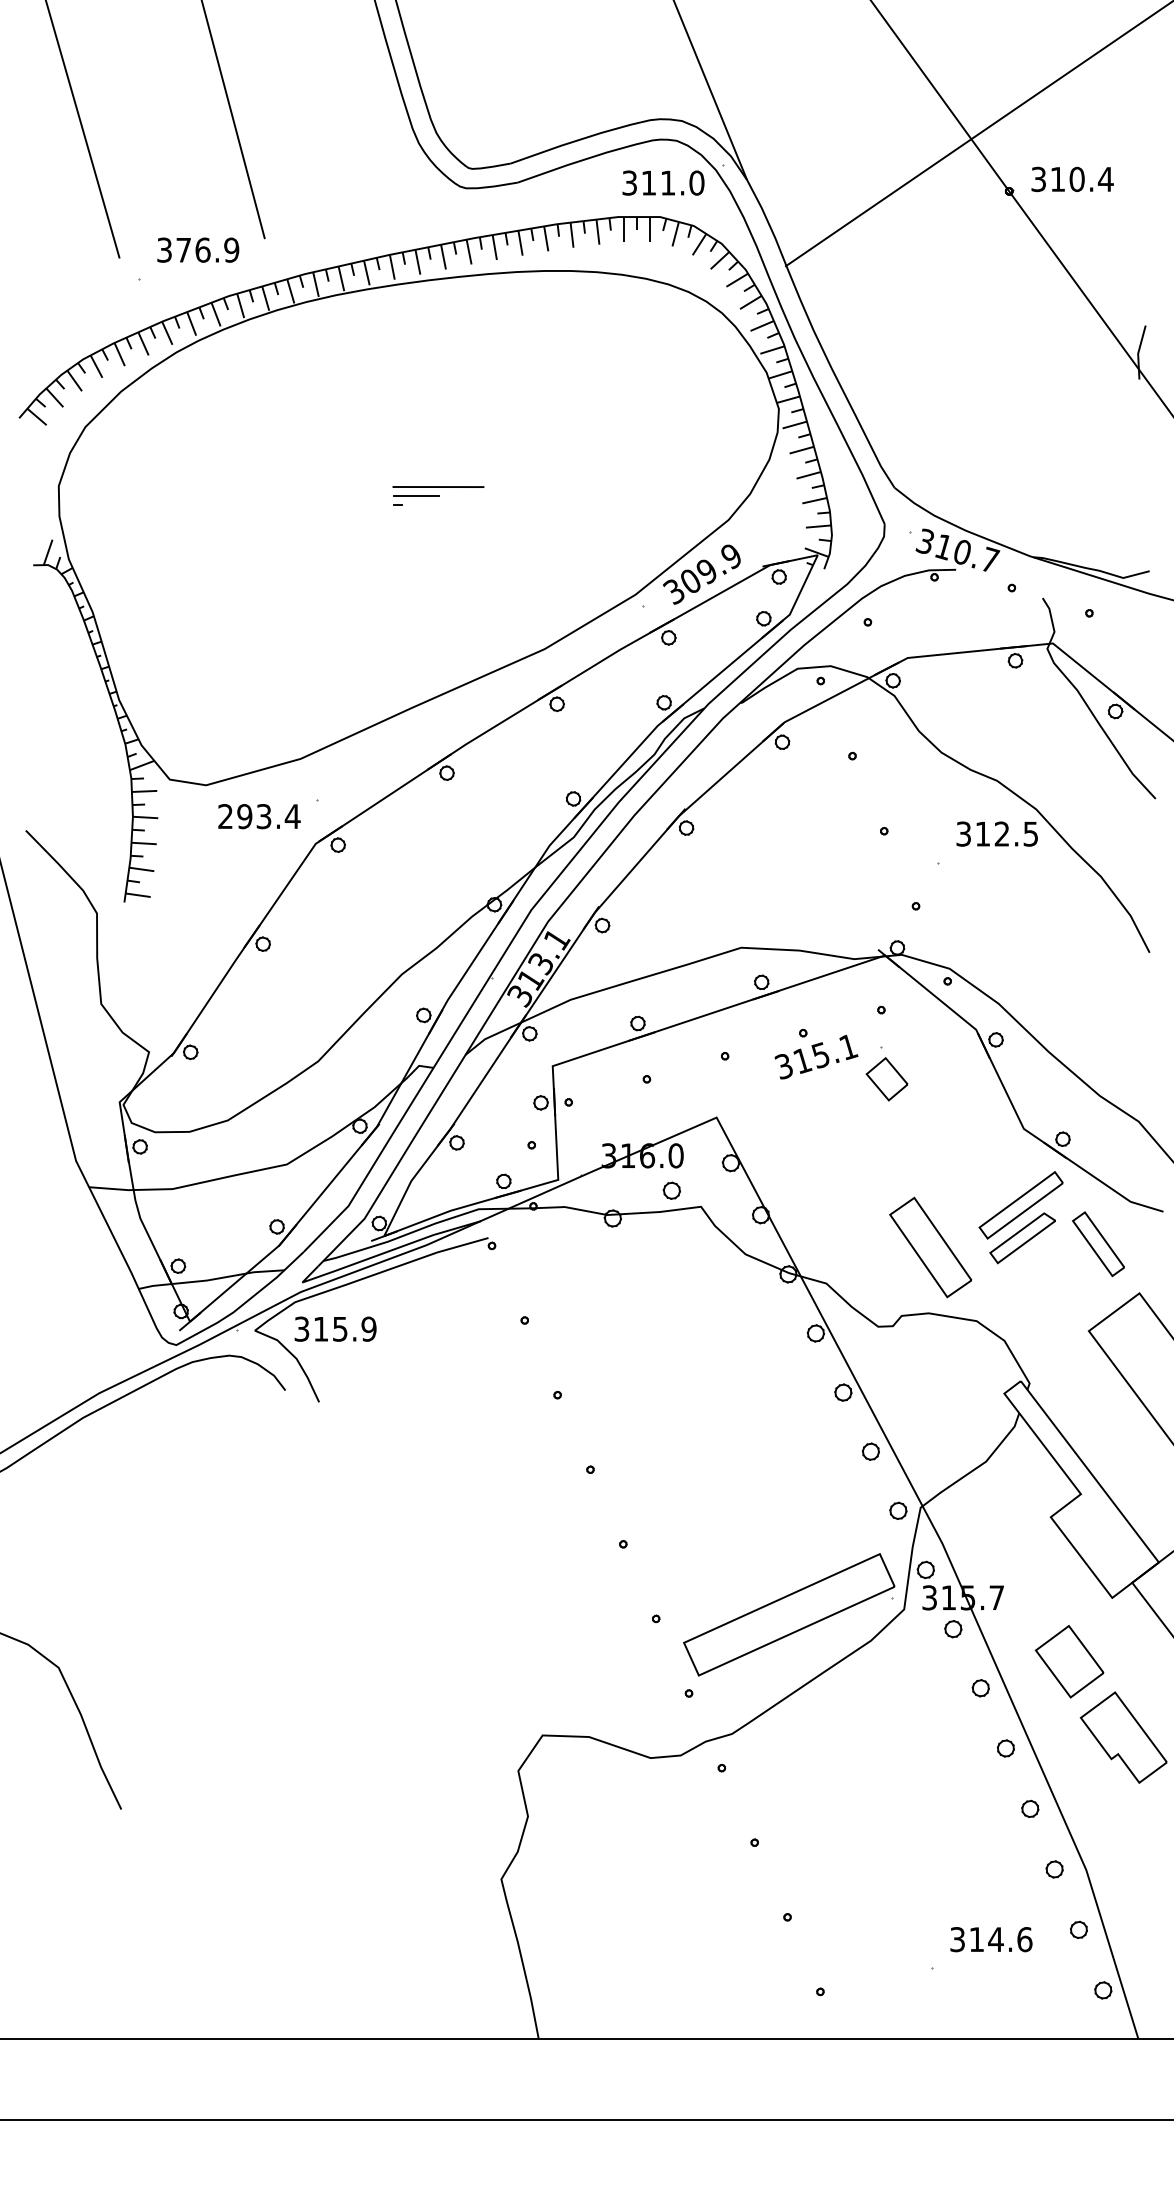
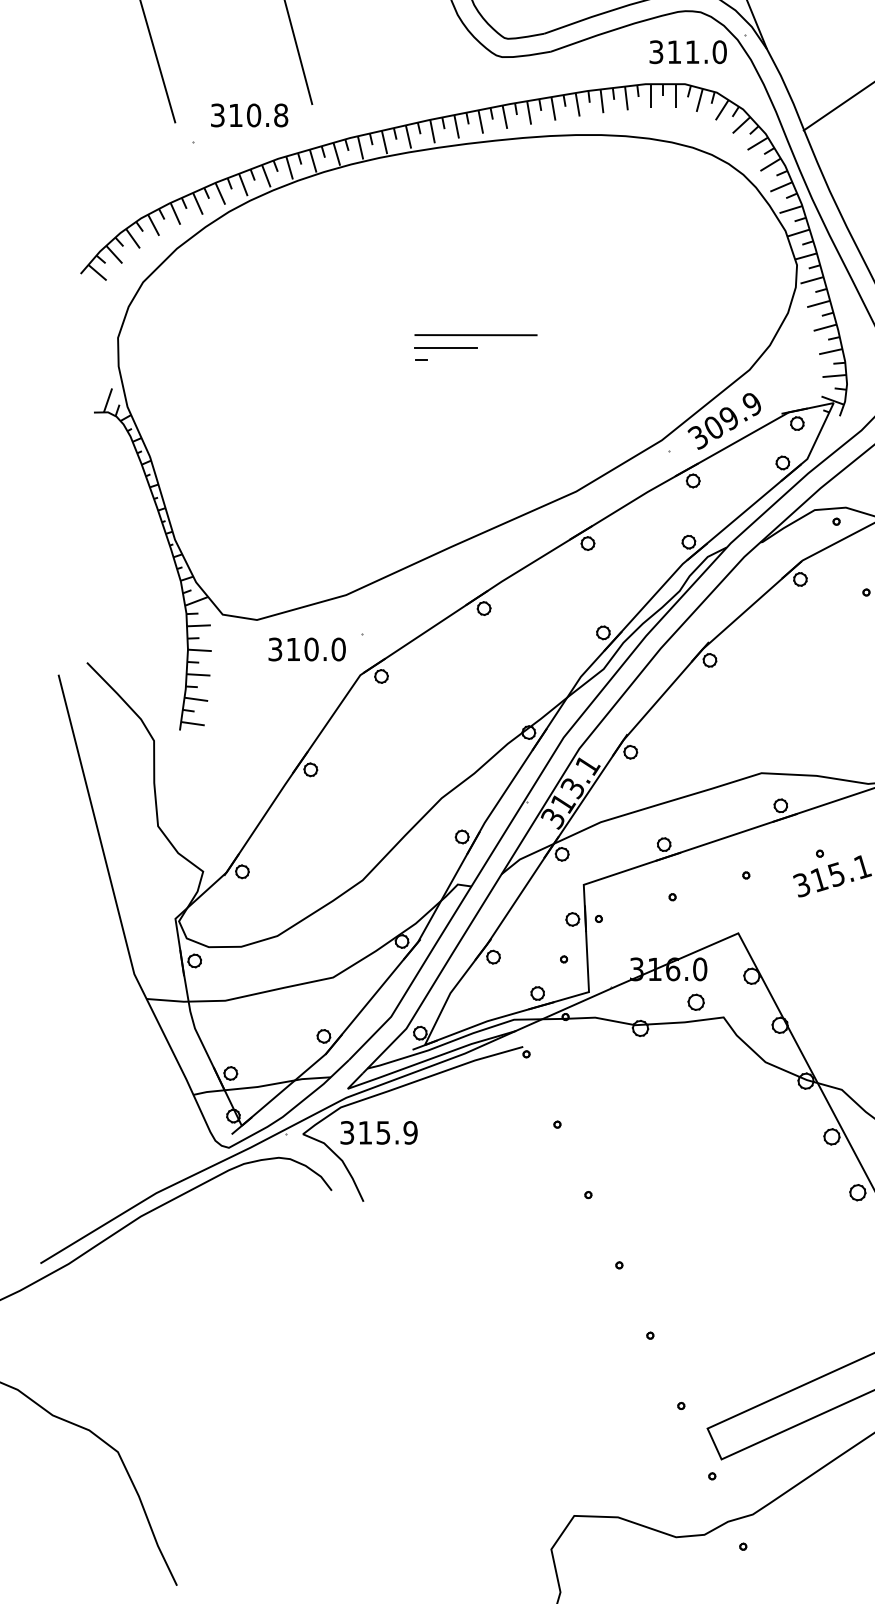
text: (207, 249) -> (258, 114), 376.9 -> 310.8
part: (438, 495) -> (476, 346), size x1.43
text: (259, 816) -> (307, 649), 293.4 -> 310.0

